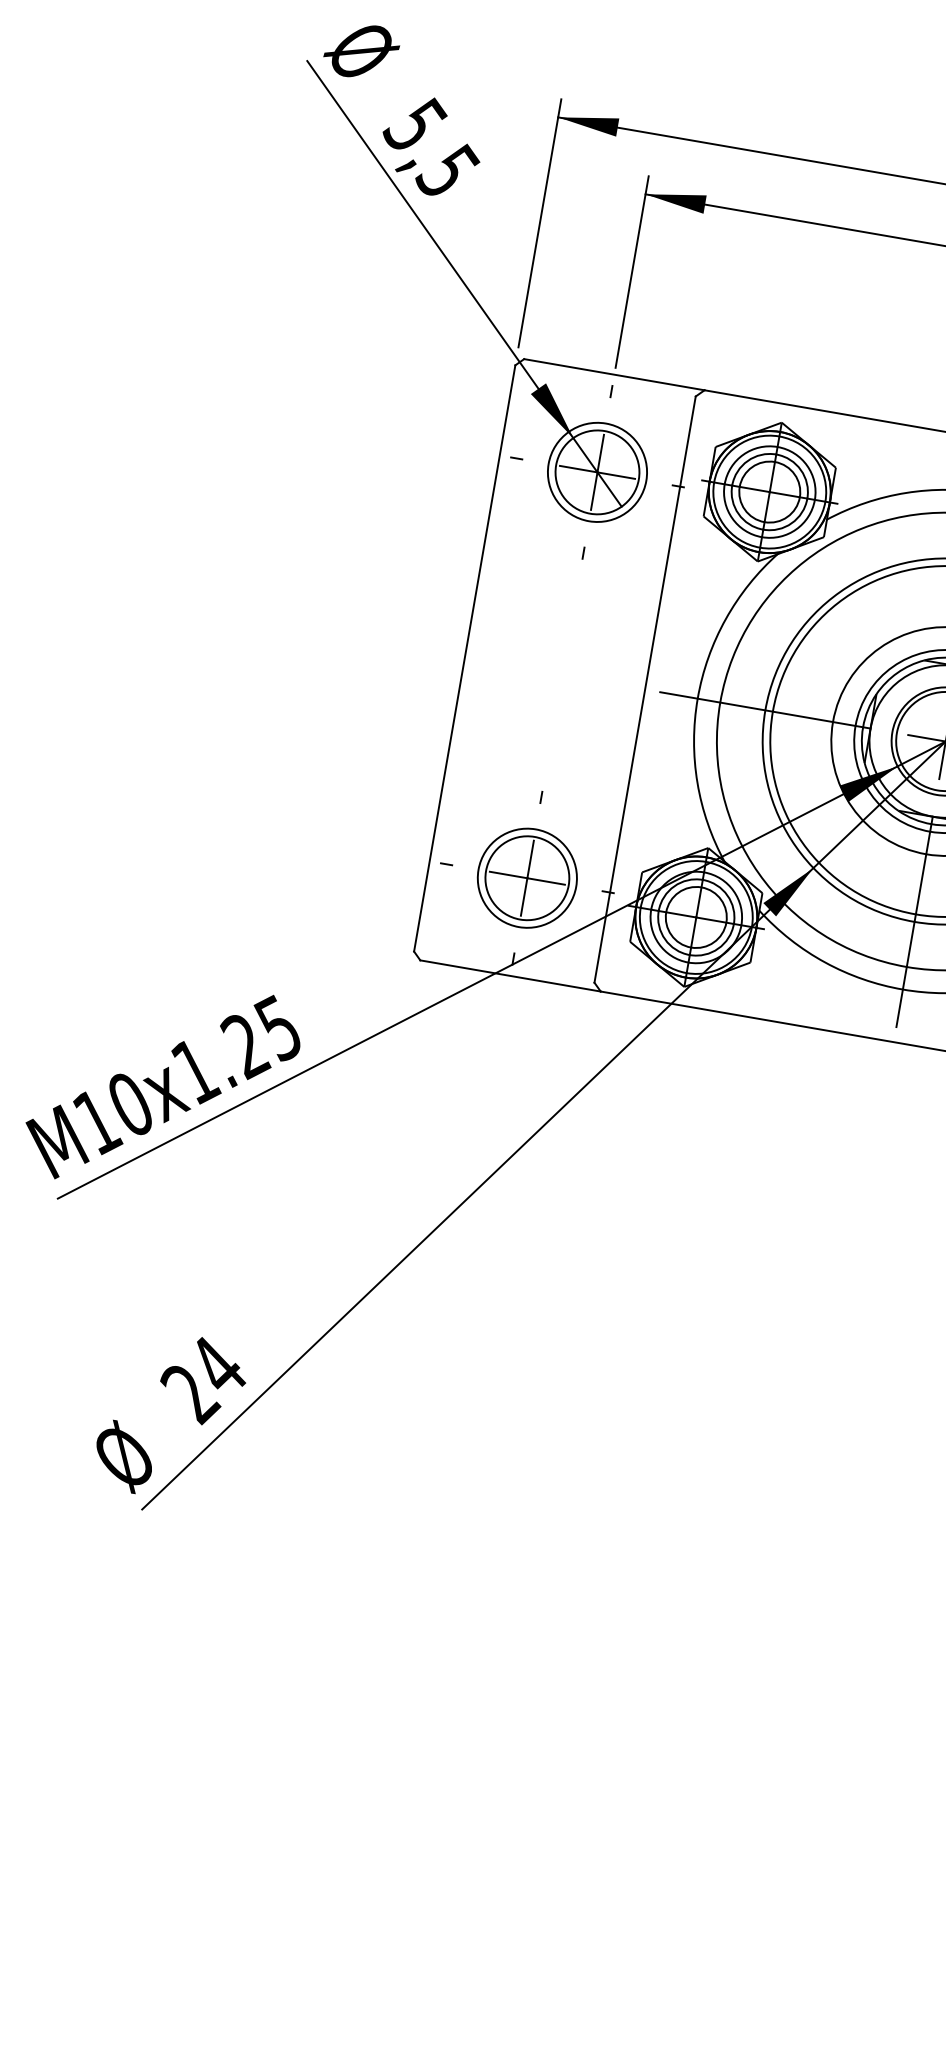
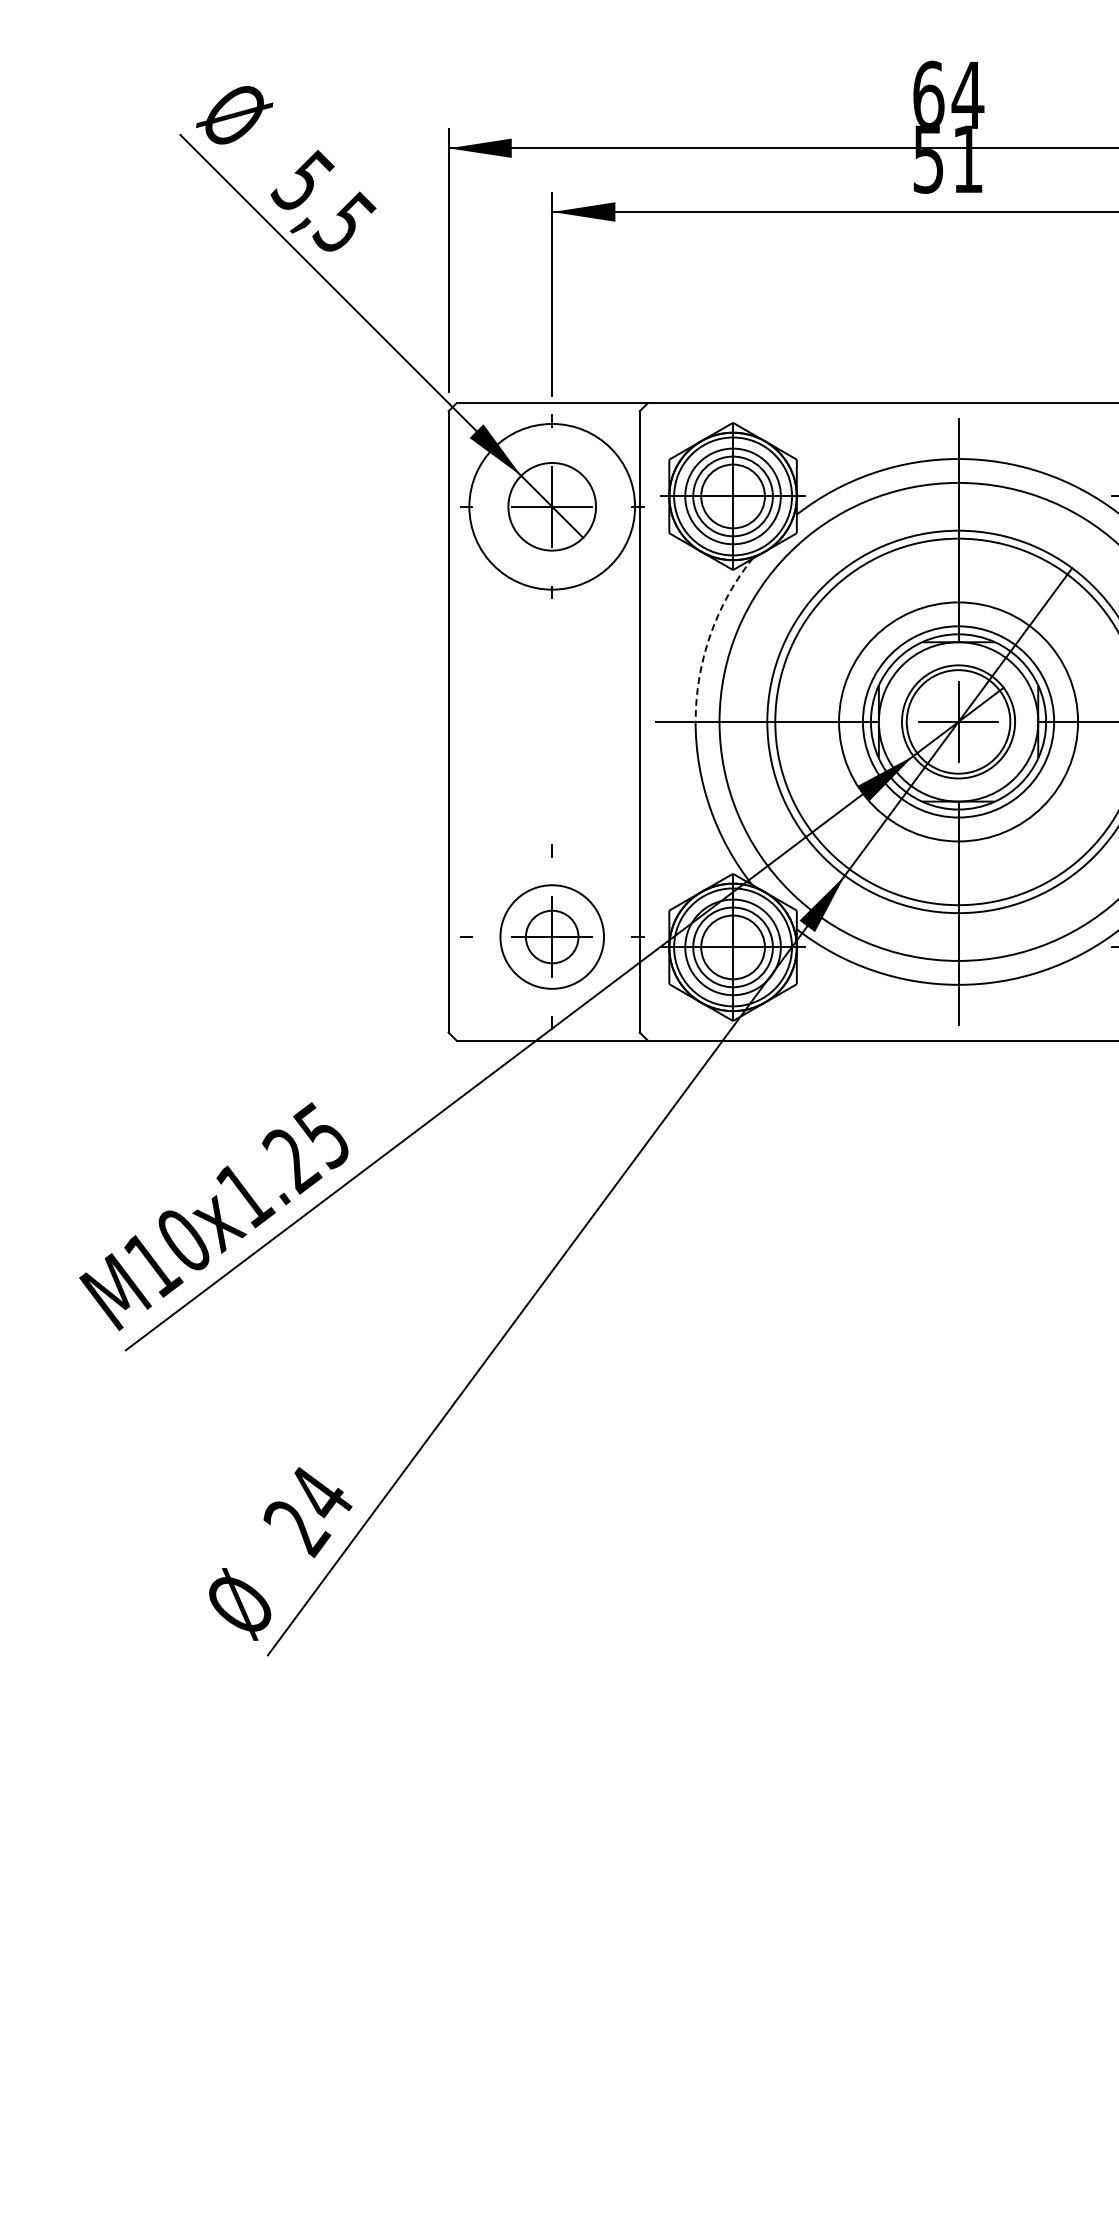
circle: (597, 472) -> (552, 506), size x1.6
arc: (725, 619) -> (710, 635), solid -> dashed
circle: (527, 877) -> (552, 936), size x0.6

